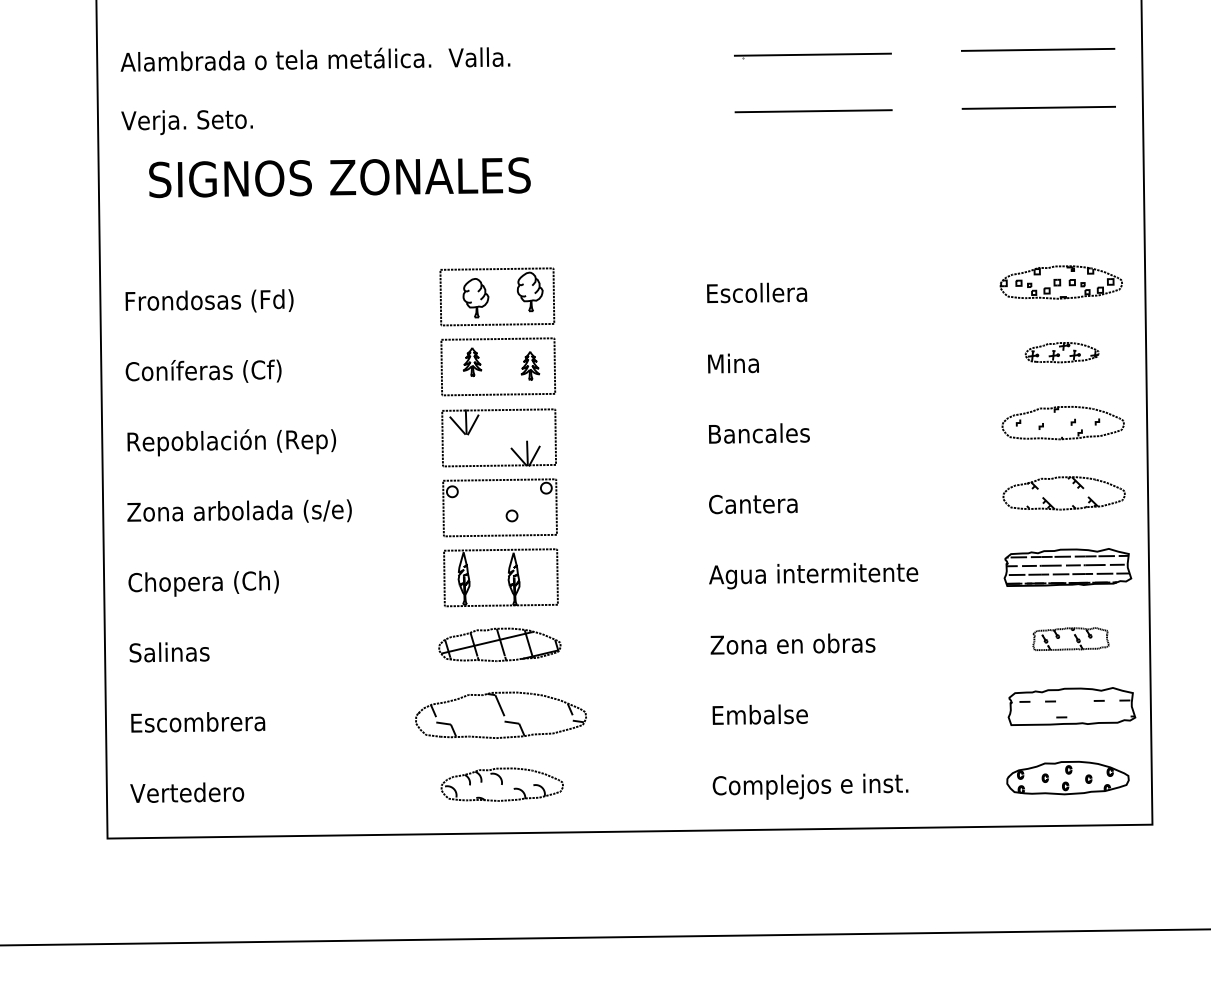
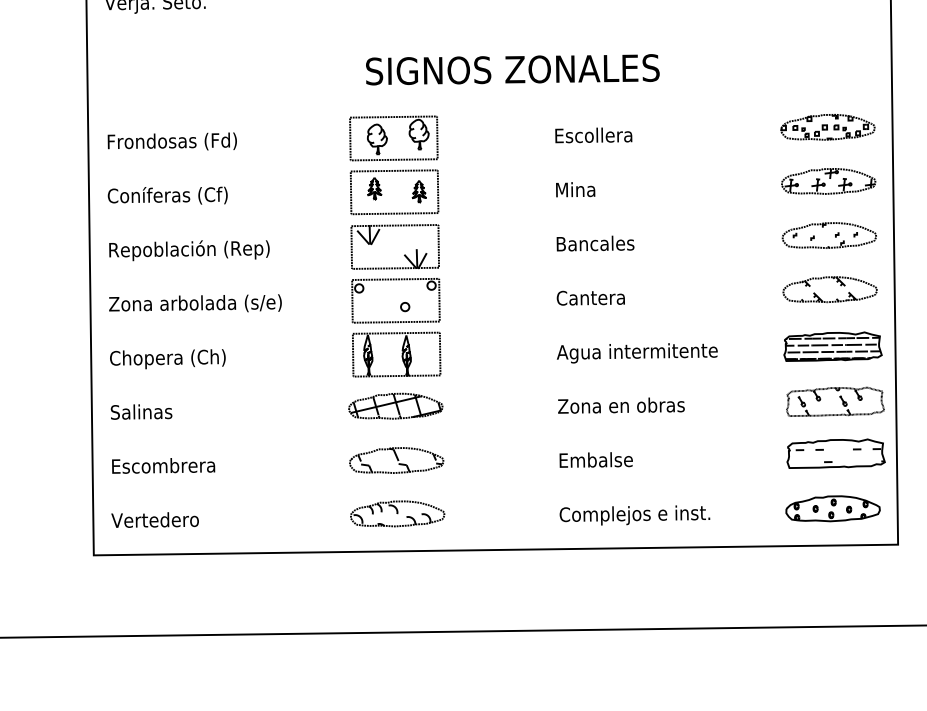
text: (339, 177) -> (512, 69), moved
part: (1061, 352) -> (828, 181), size x1.67
part: (1070, 638) -> (835, 401), size x1.67
part: (500, 715) -> (396, 460), size x0.71

